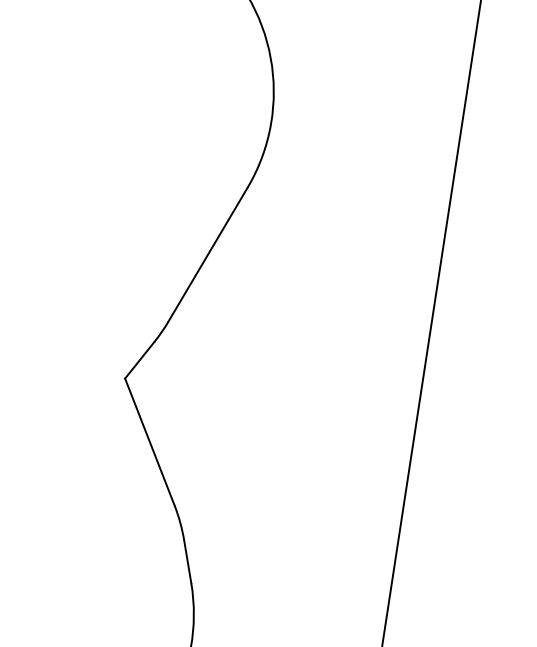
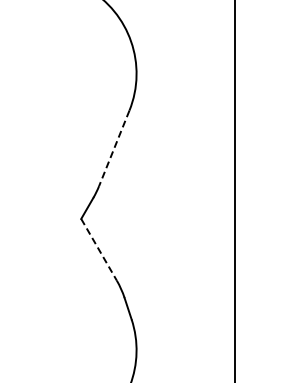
line: (208, 255) -> (114, 148), solid -> dashed
line: (150, 441) -> (99, 249), solid -> dashed

